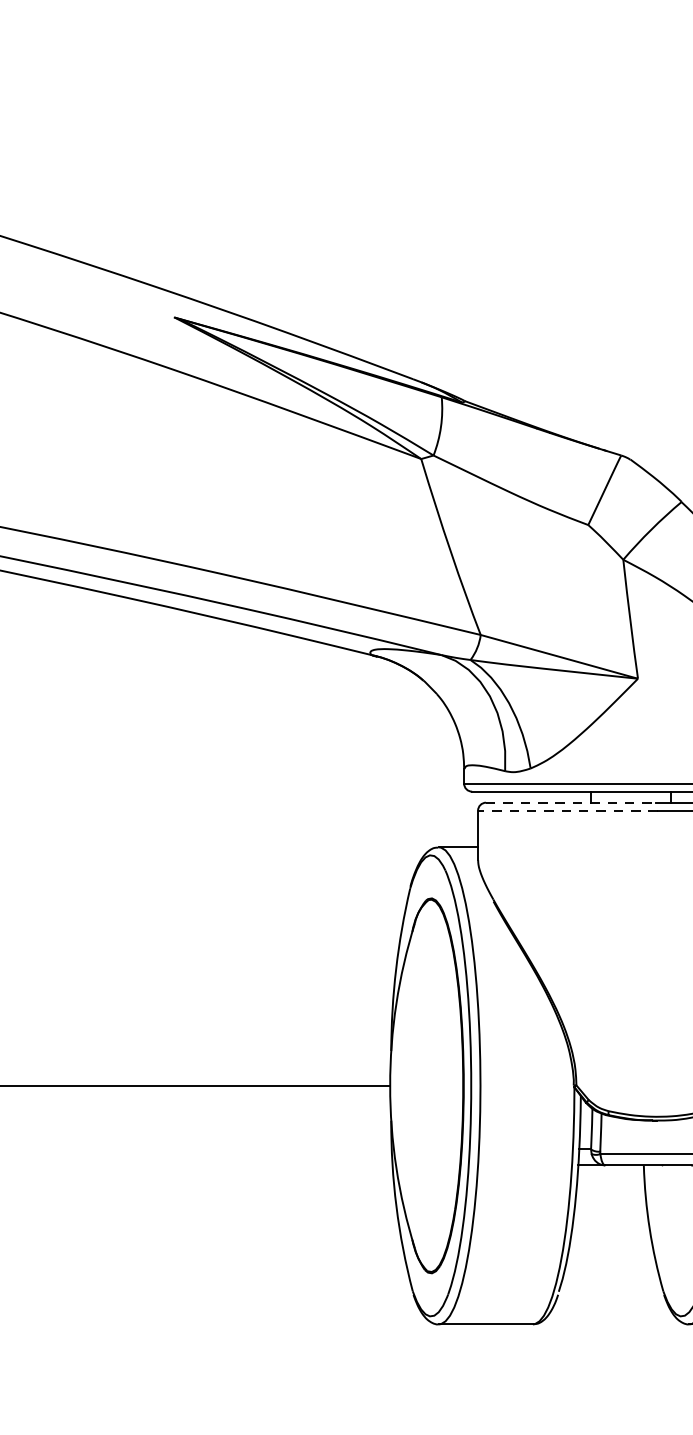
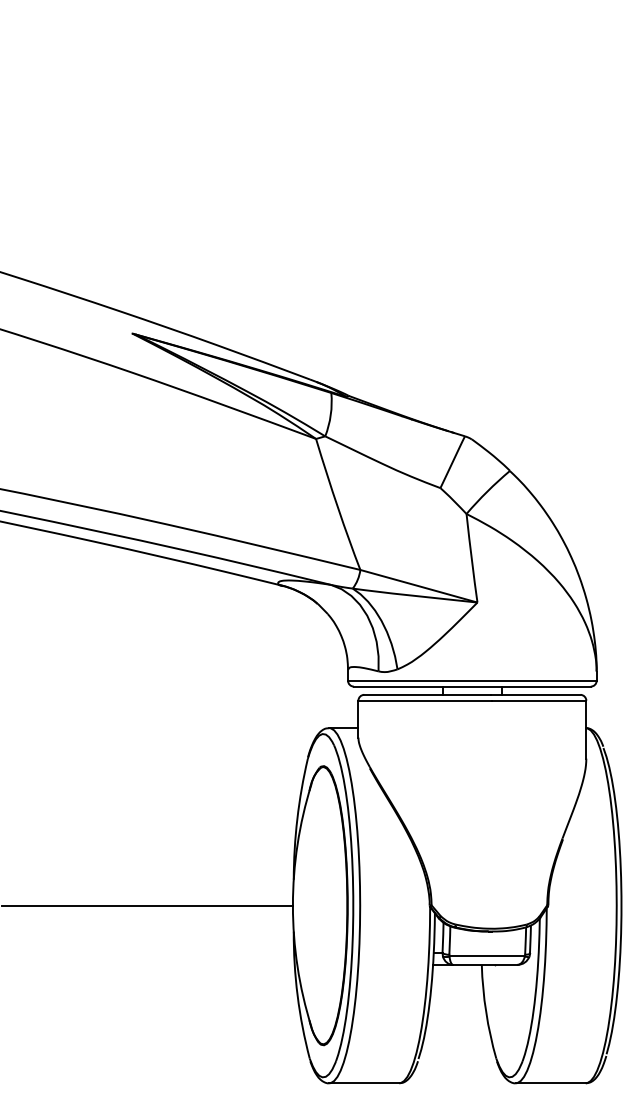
line: (572, 802) -> (428, 694), dashed -> solid
line: (568, 810) -> (425, 700), dashed -> solid

